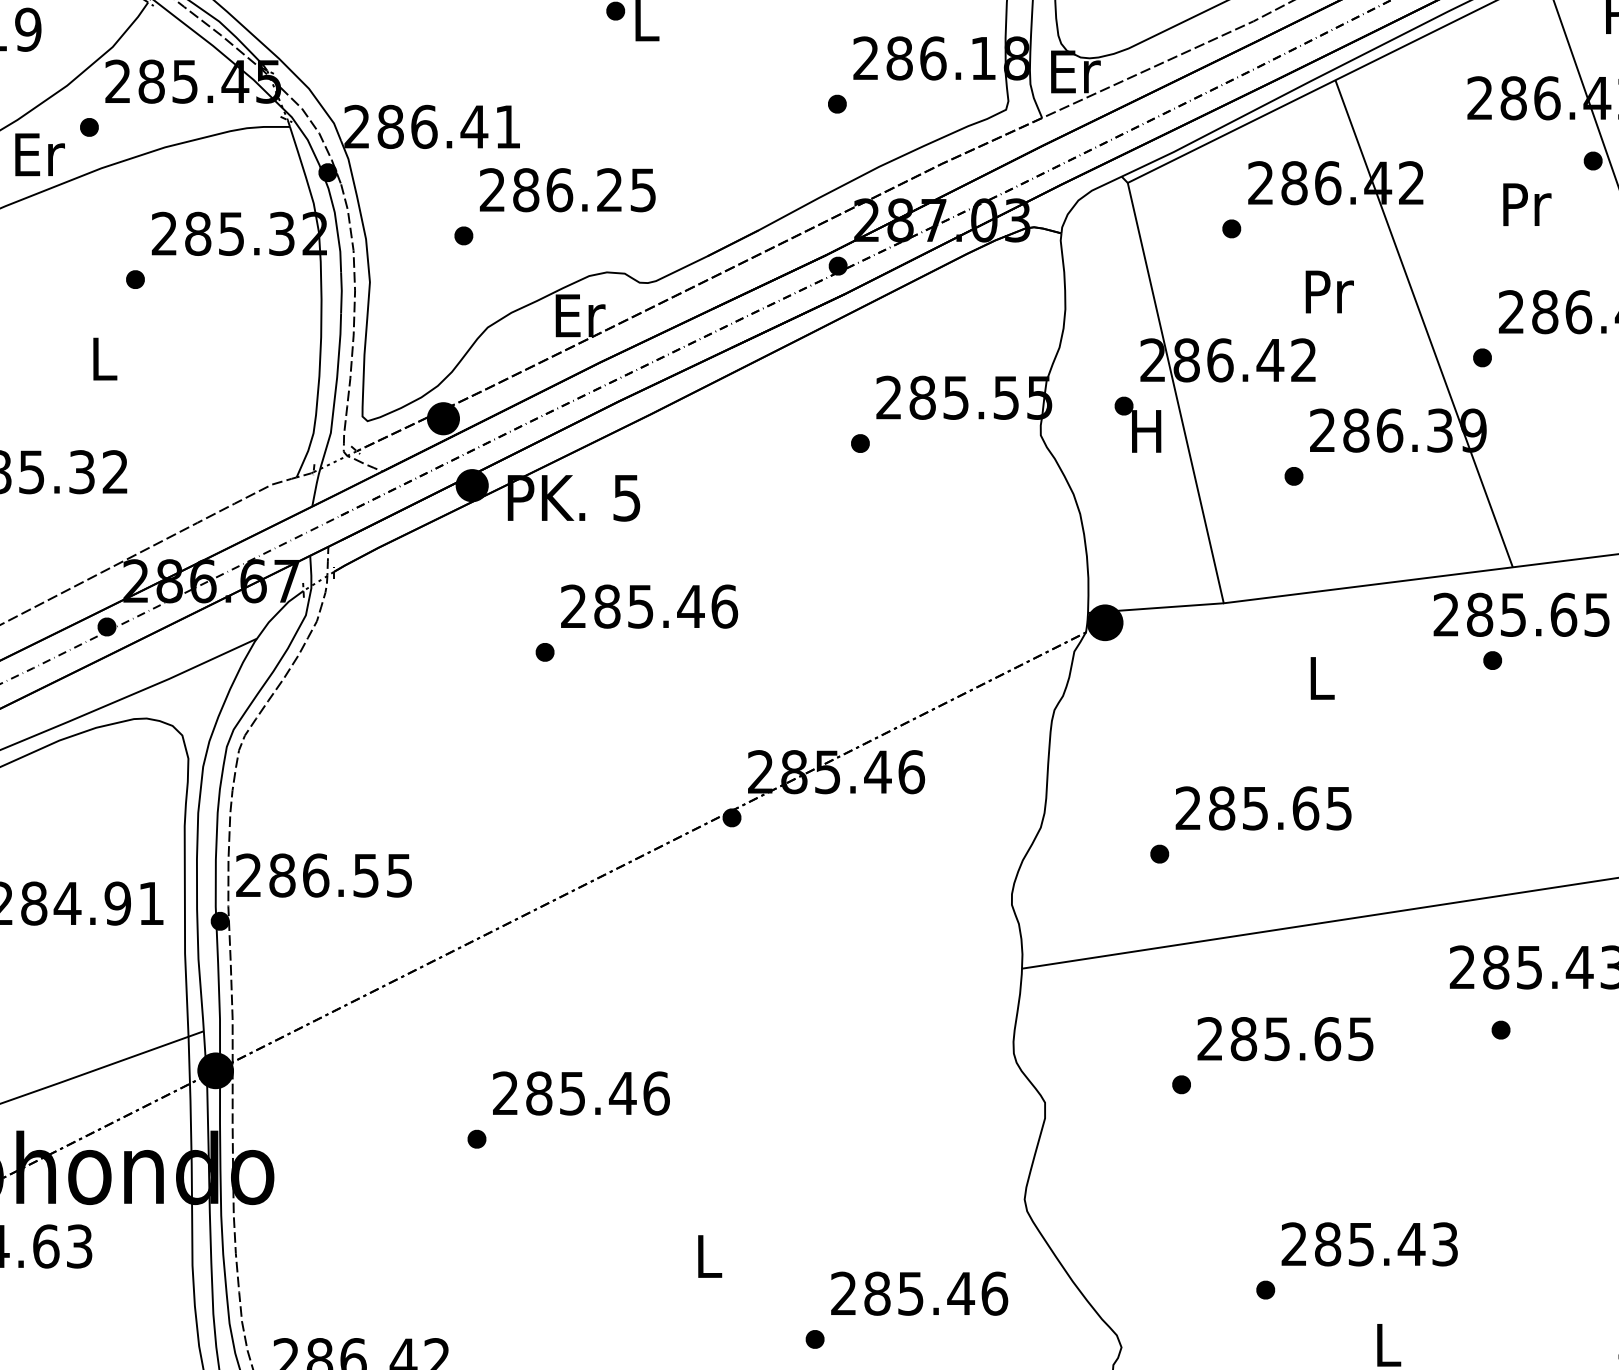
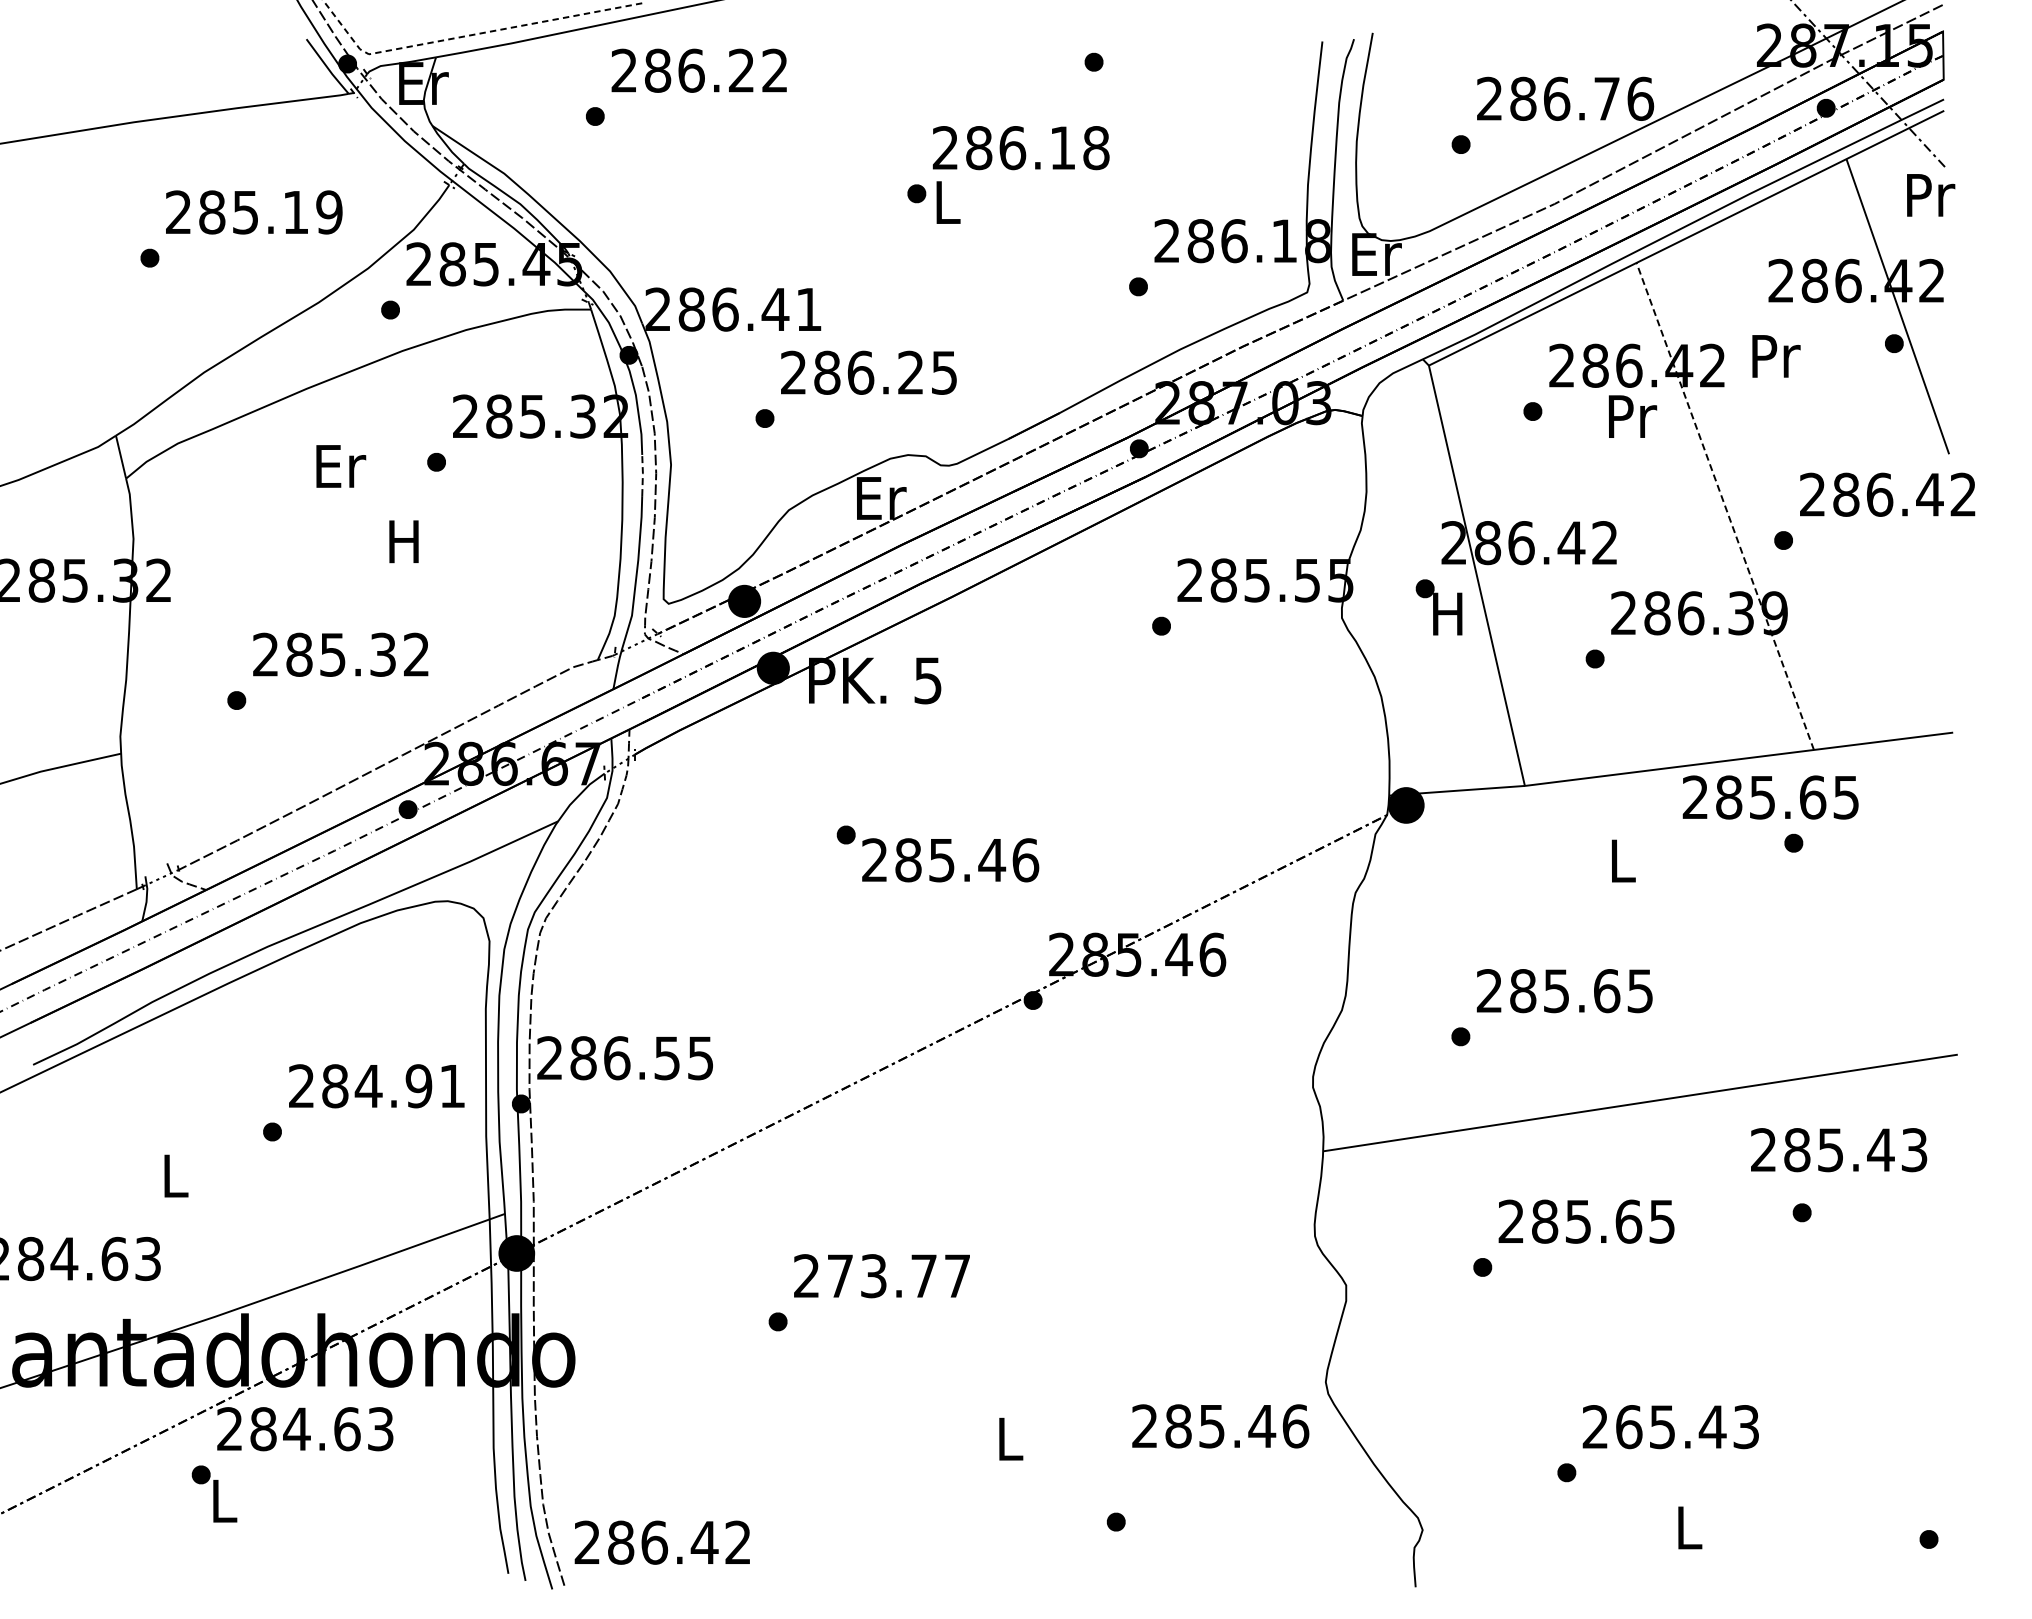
text: (40, 154) -> (341, 466), moved
text: (1527, 204) -> (1776, 356), moved
line: (341, 291) -> (642, 474), solid -> dashed
text: (1329, 291) -> (1632, 416), moved
line: (1423, 322) -> (1724, 505), solid -> dashed
text: (102, 358) -> (403, 541), L -> H
text: (649, 606) -> (950, 860), moved
text: (1521, 614) -> (1770, 797), moved
text: (598, 1093) -> (899, 1276), 285.46 -> 273.77
text: (1328, 1243) -> (1629, 1426), 285.43 -> 265.43
text: (919, 1293) -> (1220, 1426), moved

